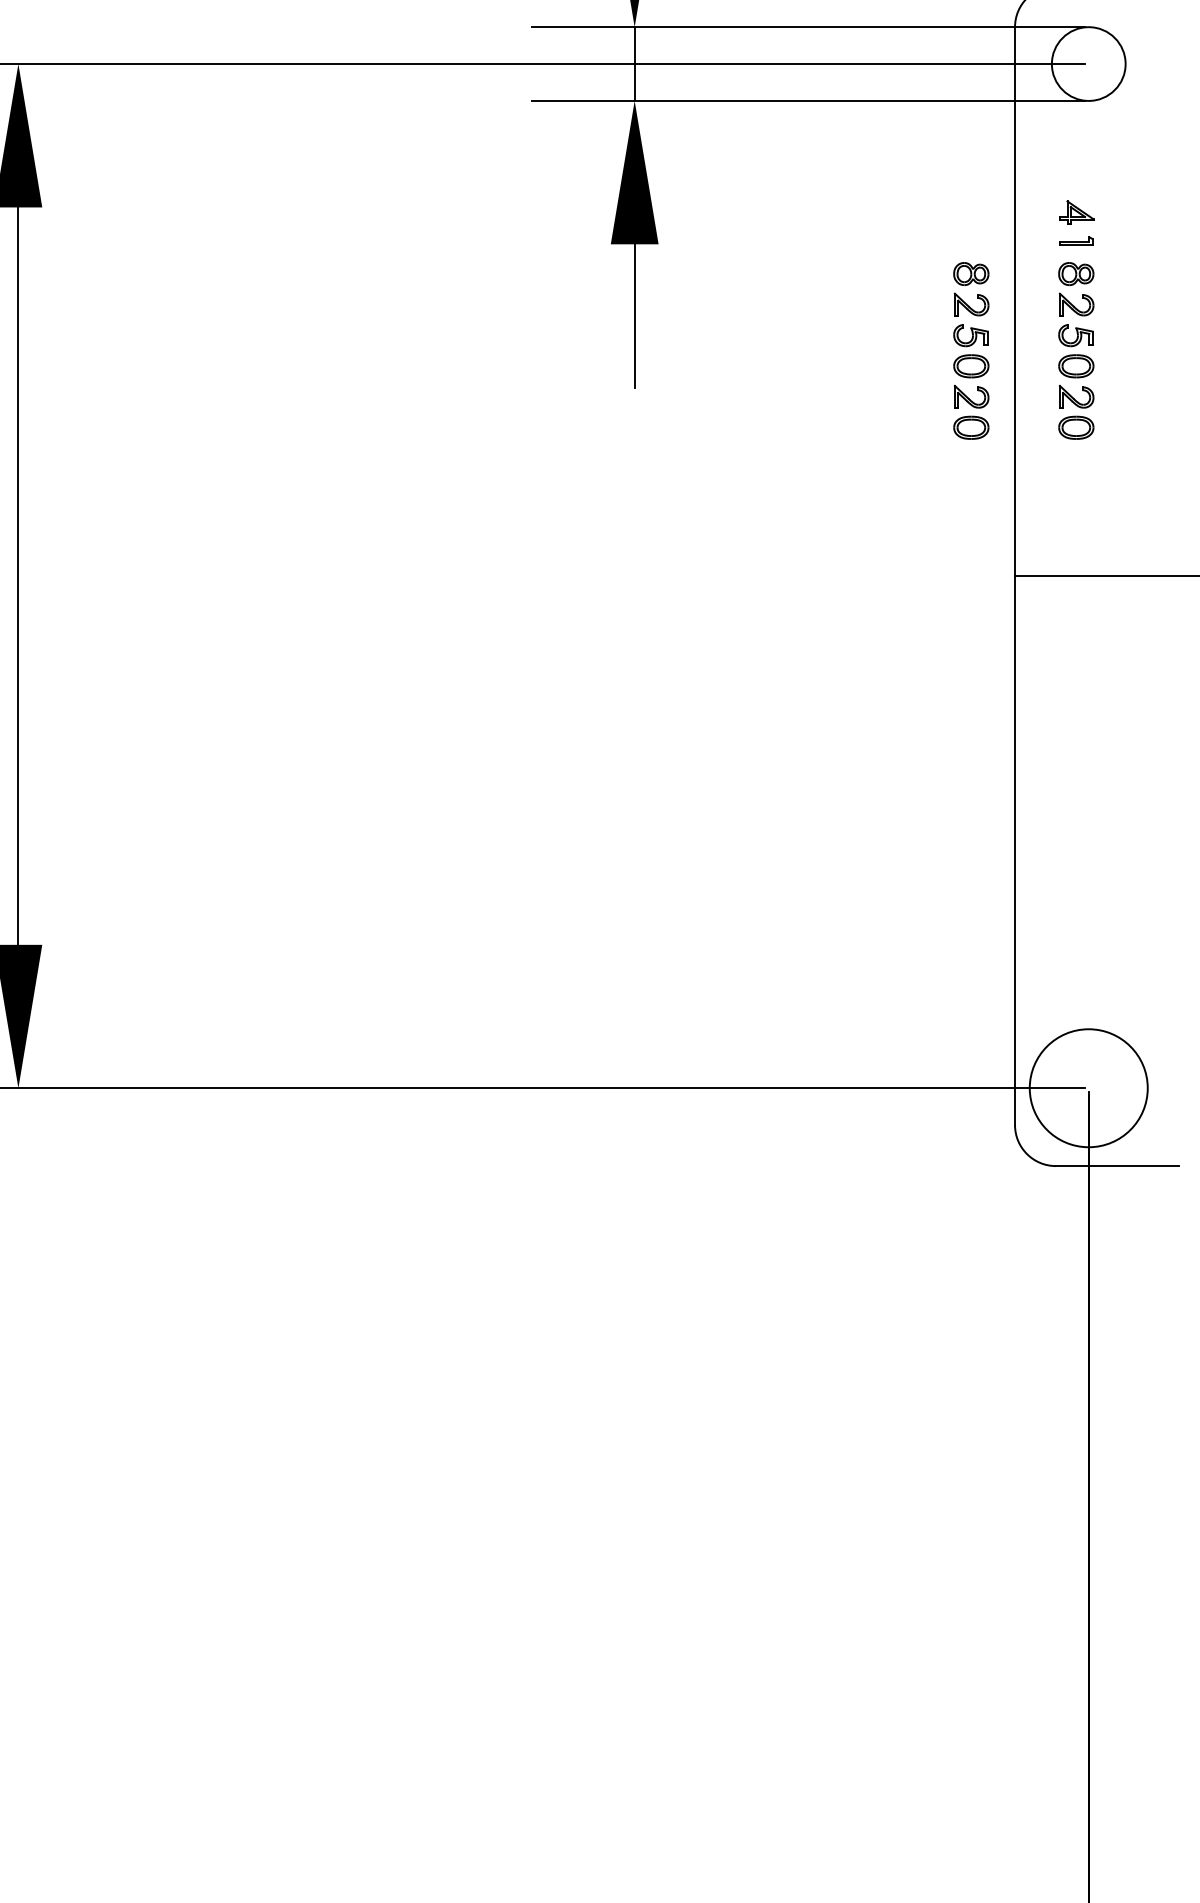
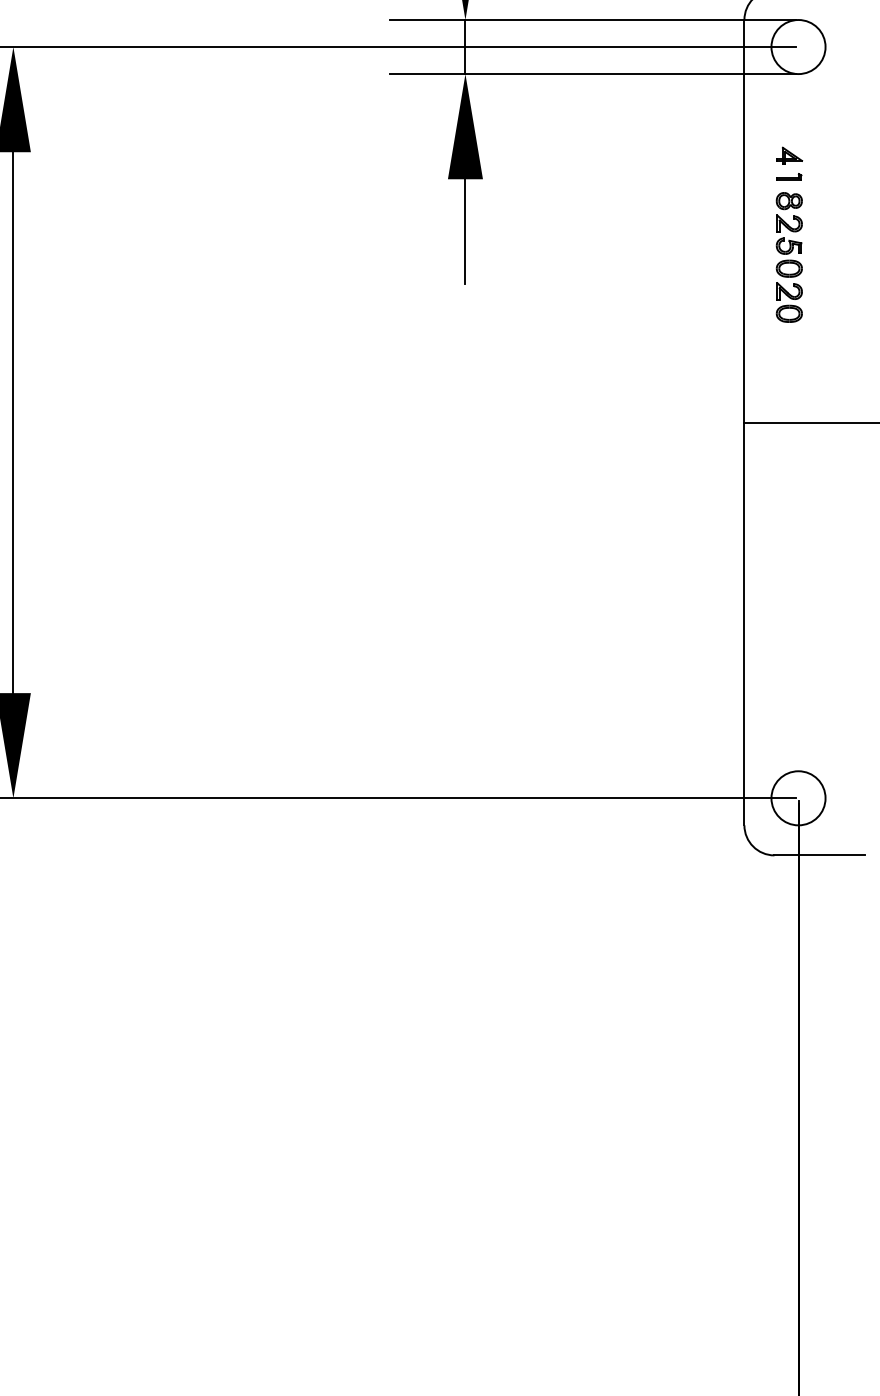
part: (970, 350) -> (711, 257), removed
circle: (1088, 1088) -> (798, 798), size x0.62

